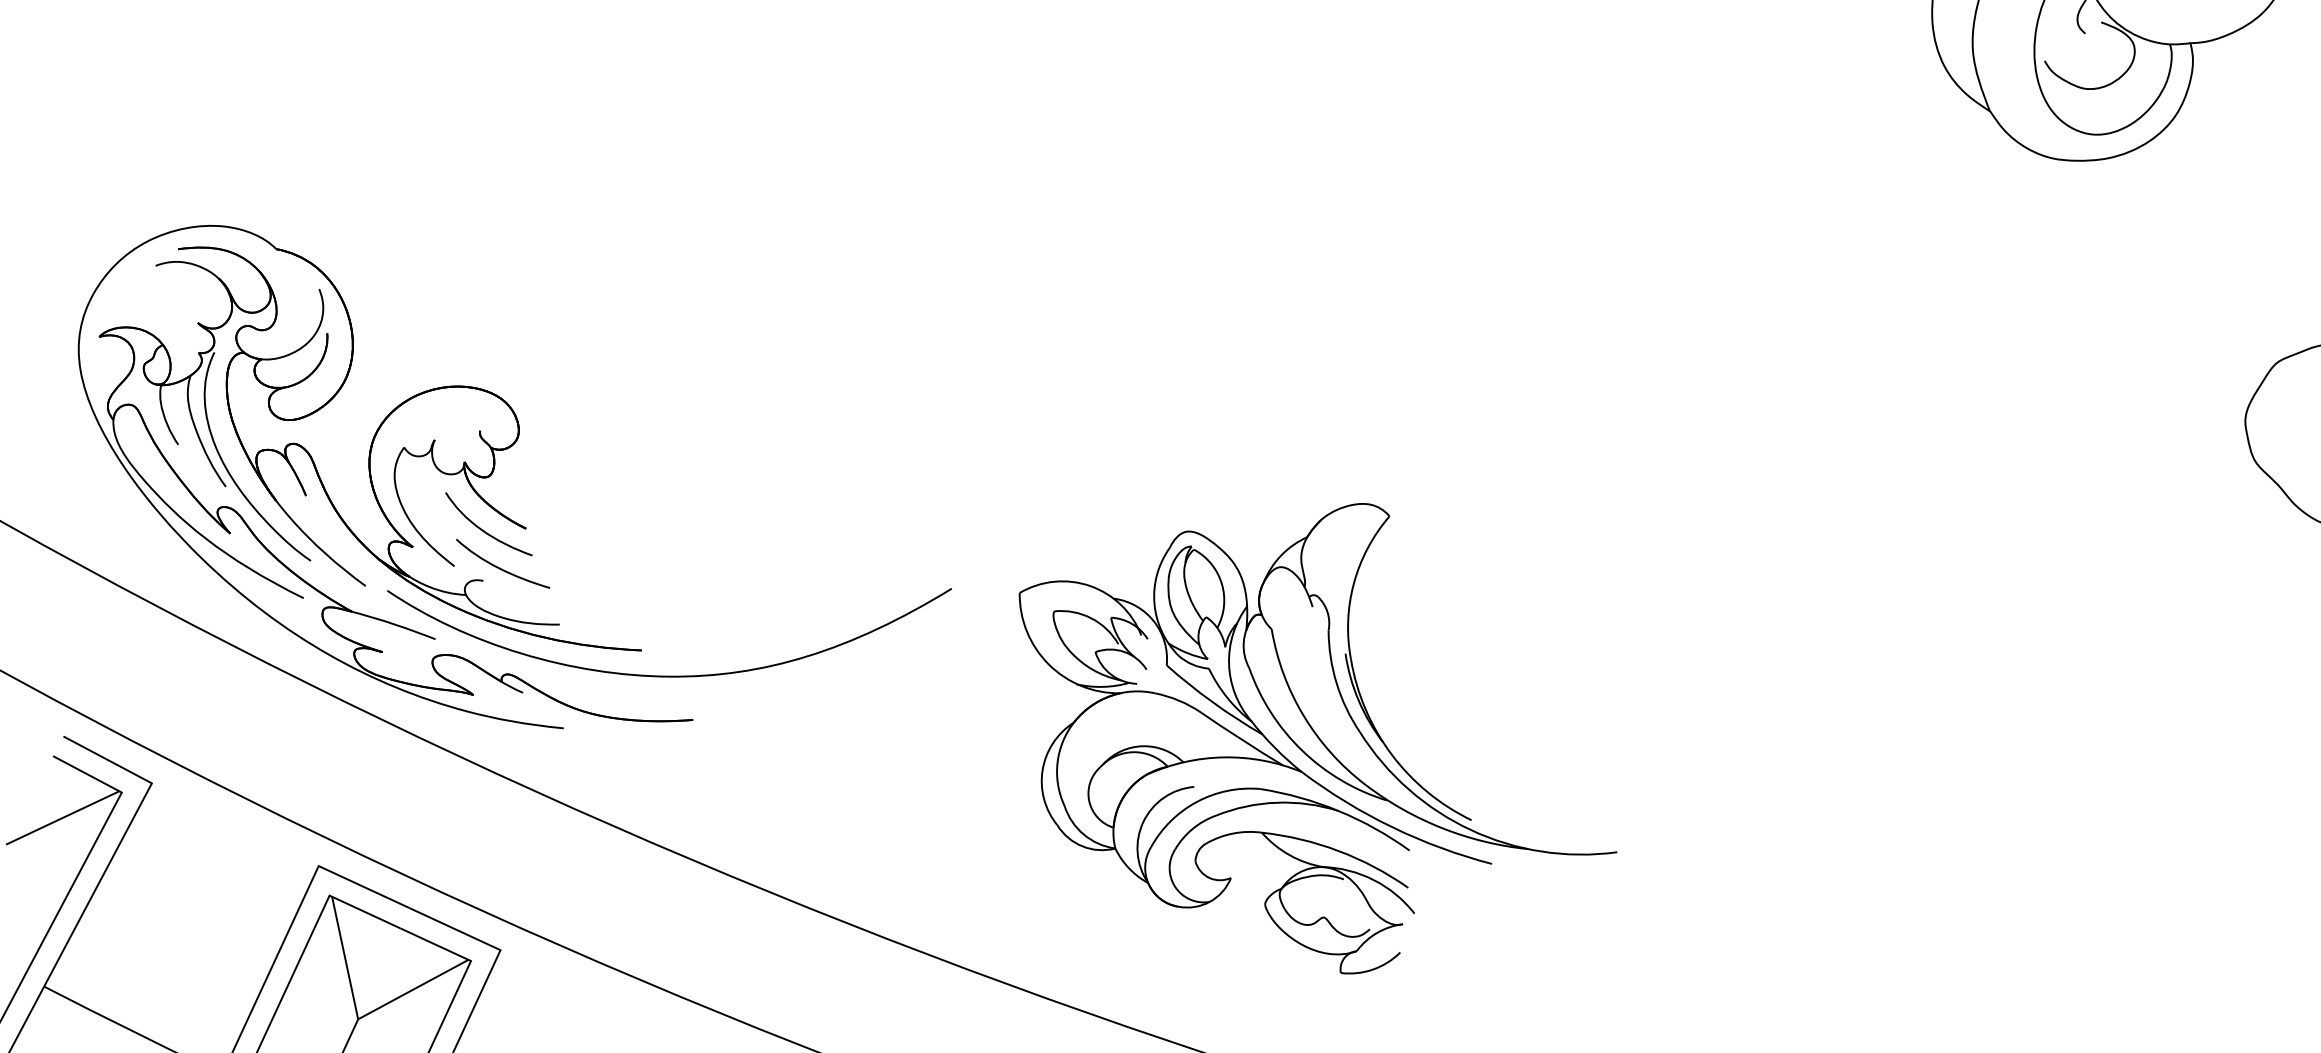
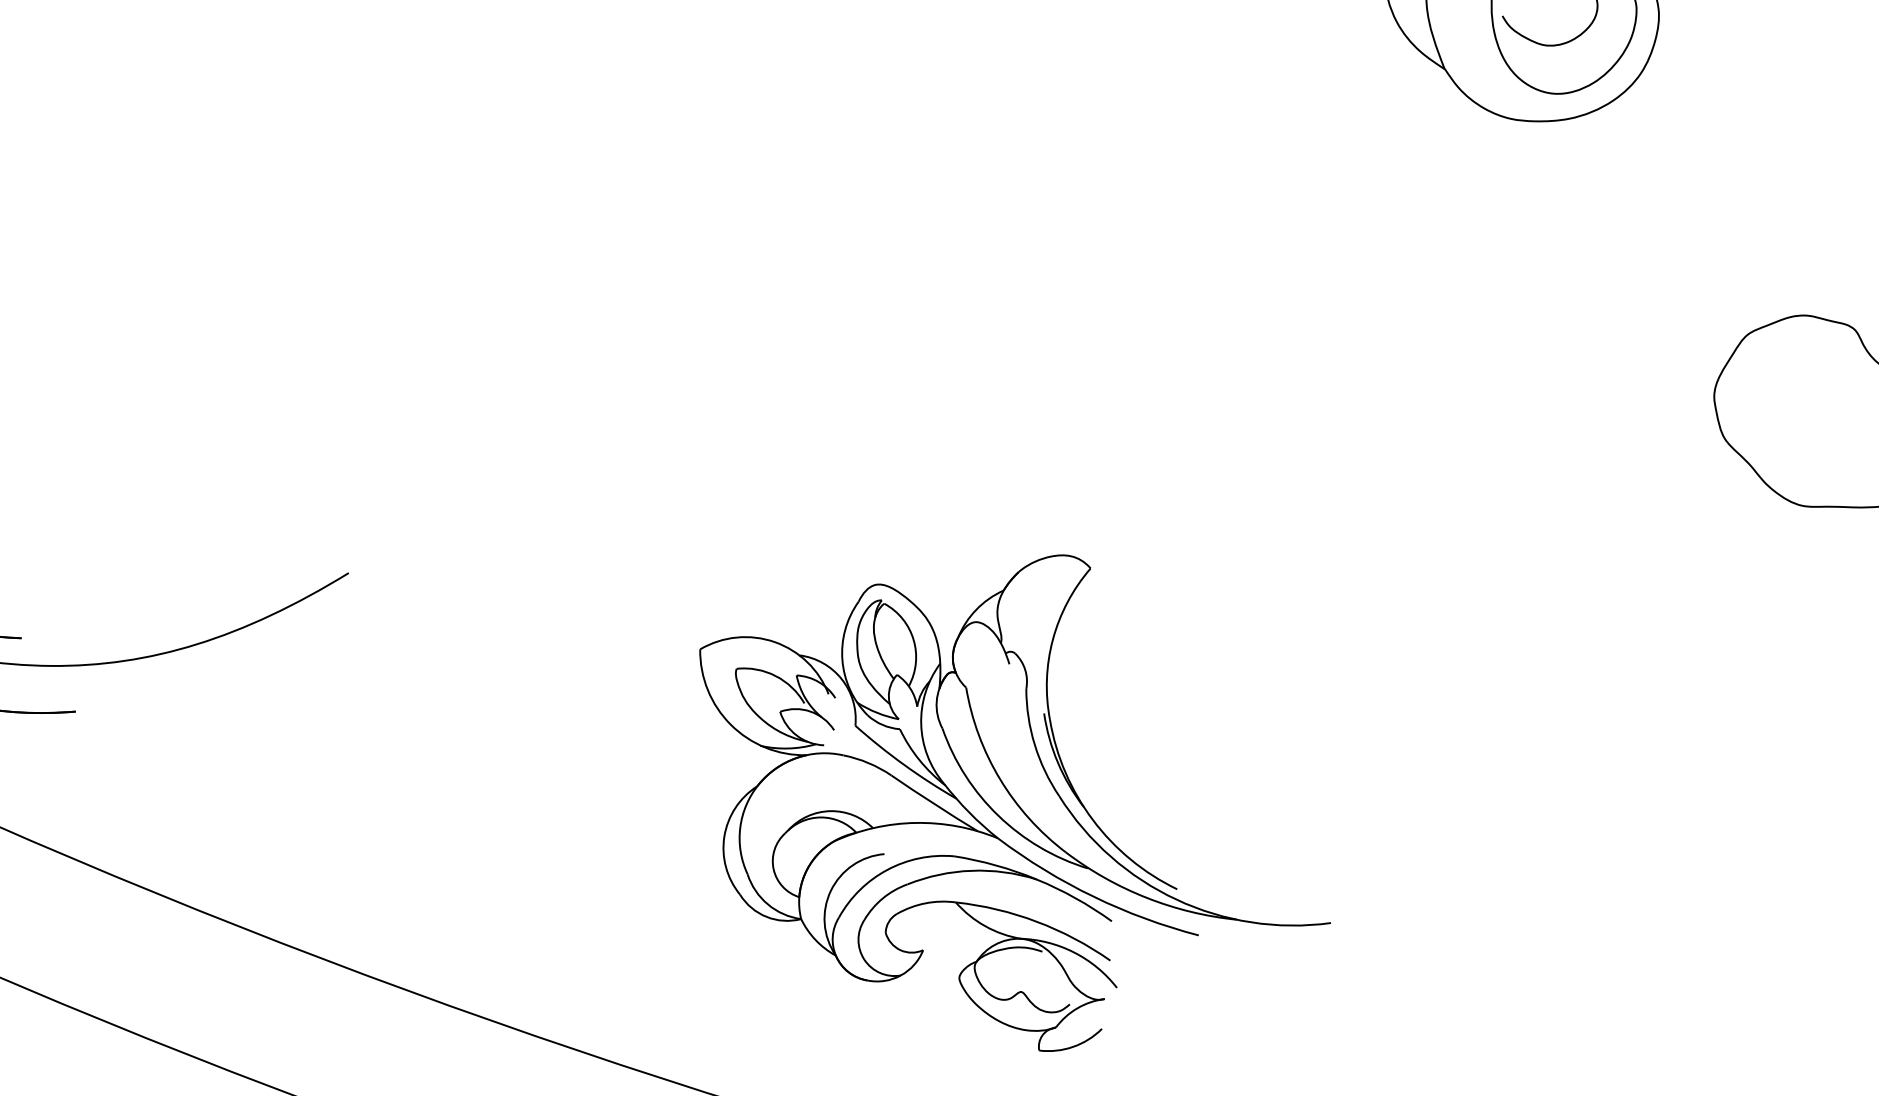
part: (1317, 738) -> (1014, 802), moved

